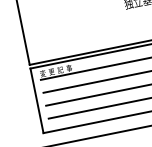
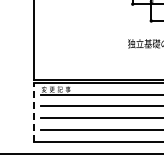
line: (37, 99) -> (34, 111), solid -> dashed

